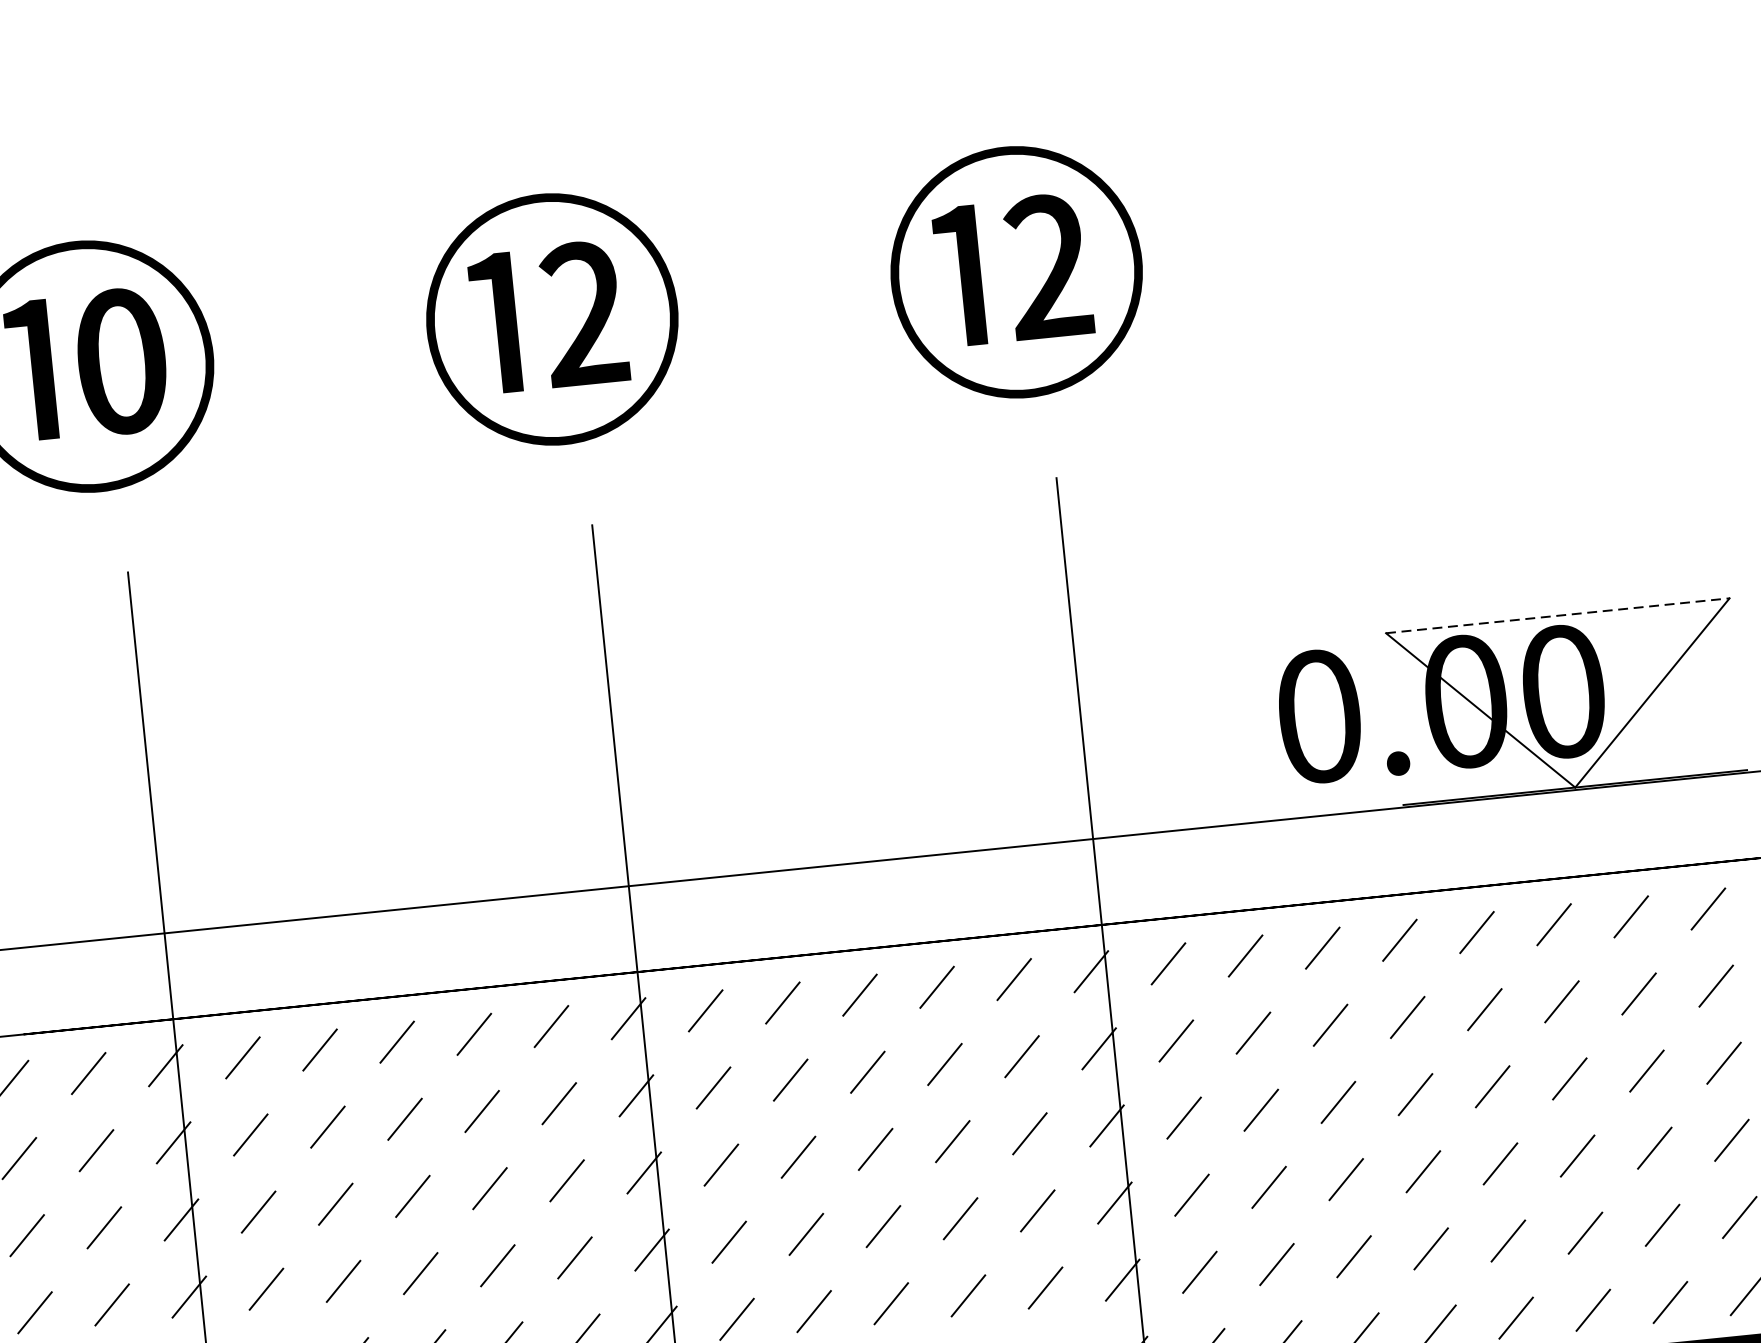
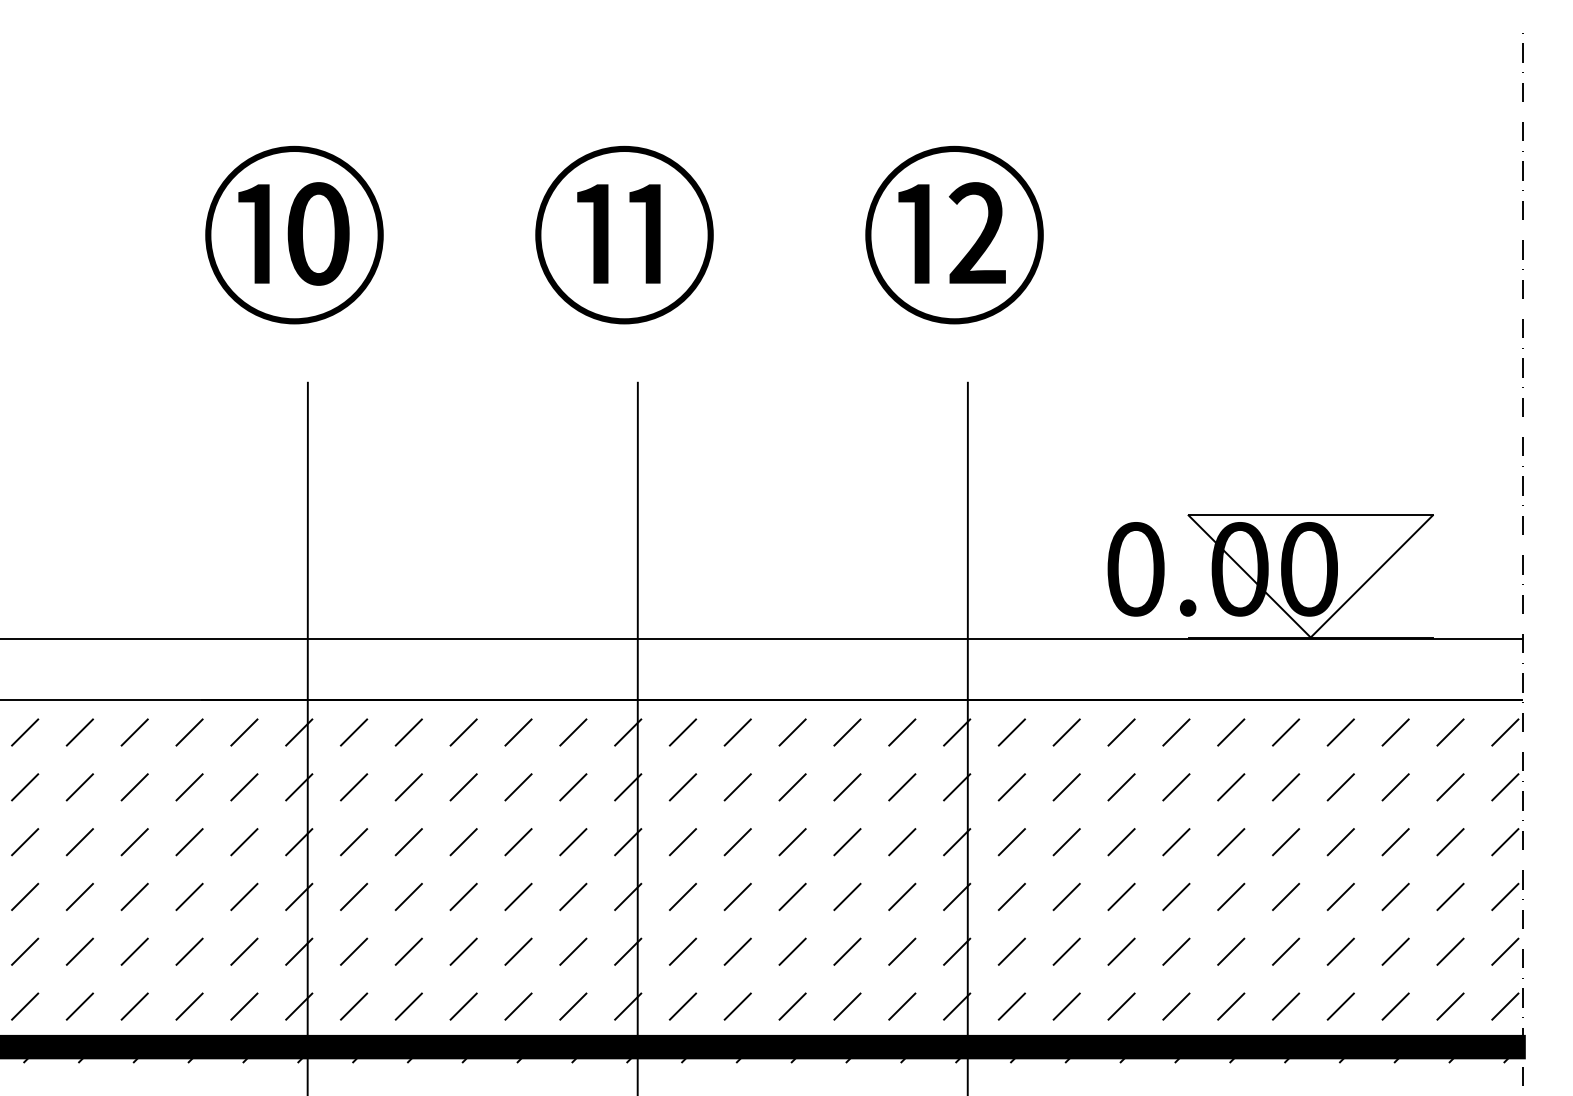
text: (547, 316) -> (621, 232), ⑫ -> ⑪
line: (1558, 615) -> (1311, 515), dashed -> solid

